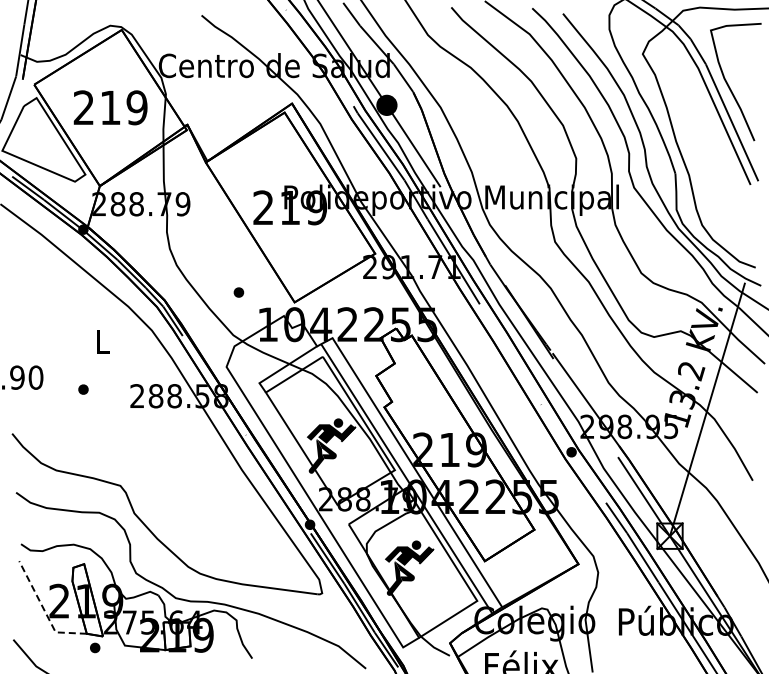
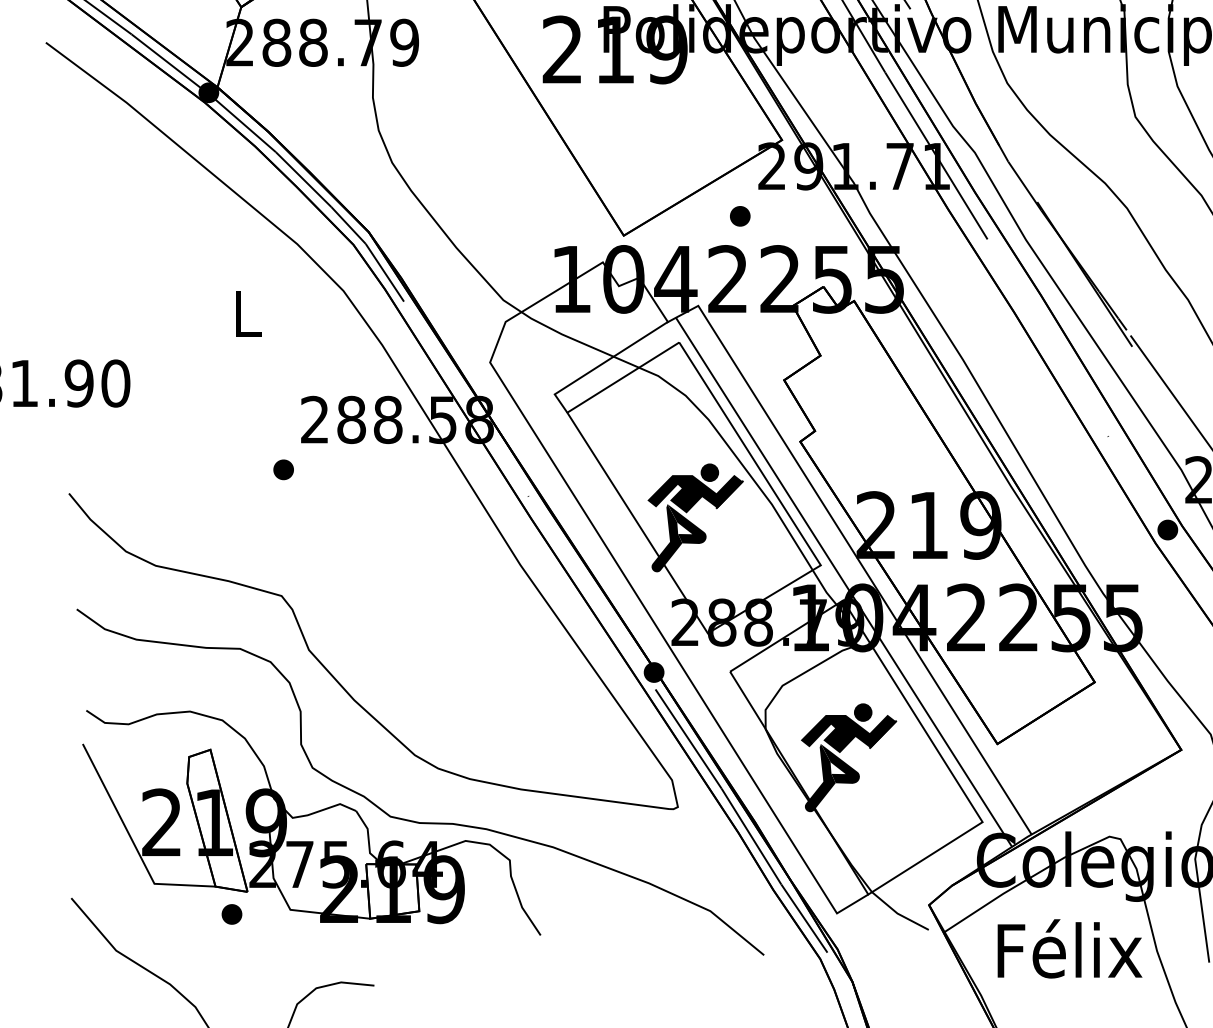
part: (238, 292) -> (739, 216), moved
part: (83, 389) -> (283, 469), moved
line: (44, 611) -> (132, 842), dashed -> solid

